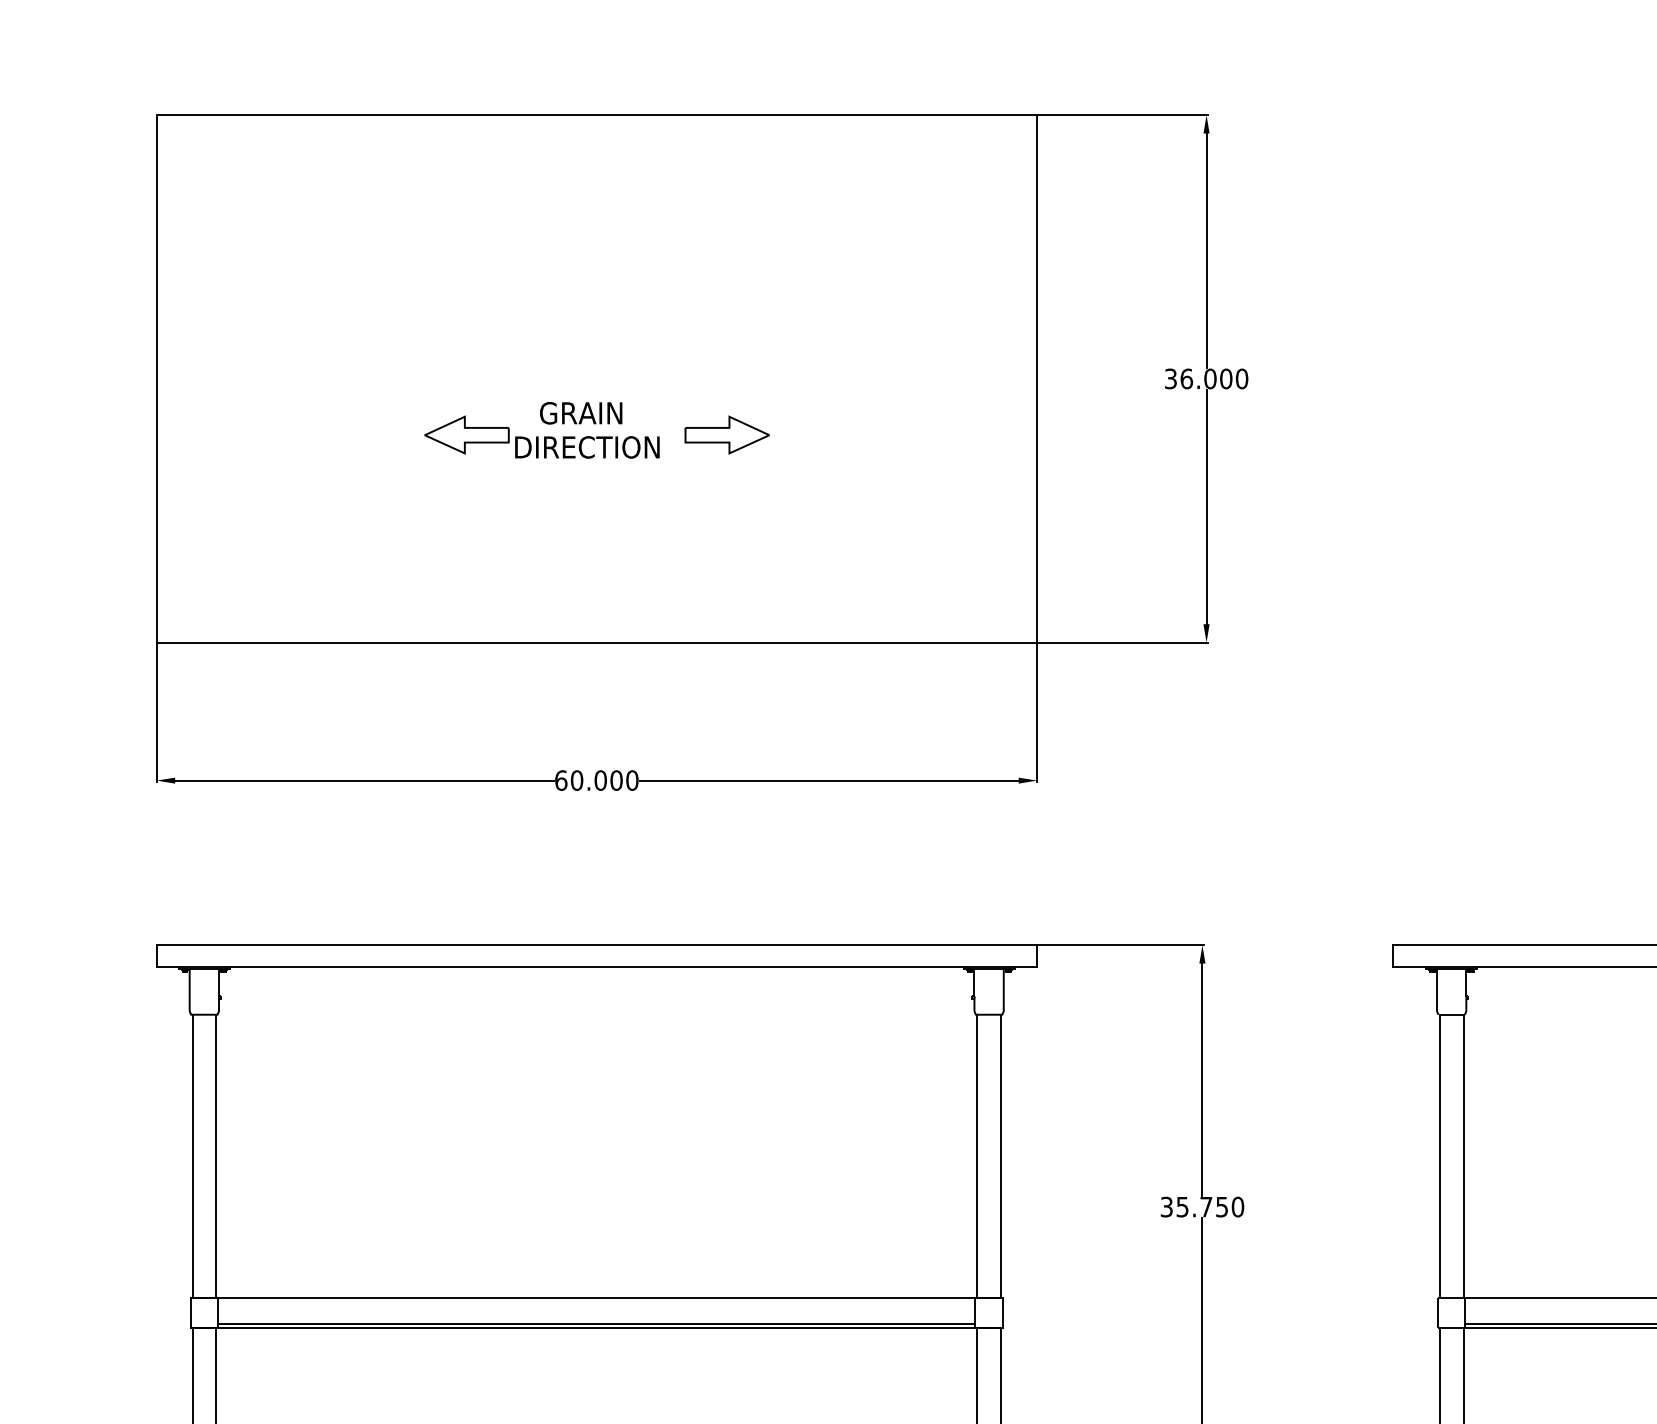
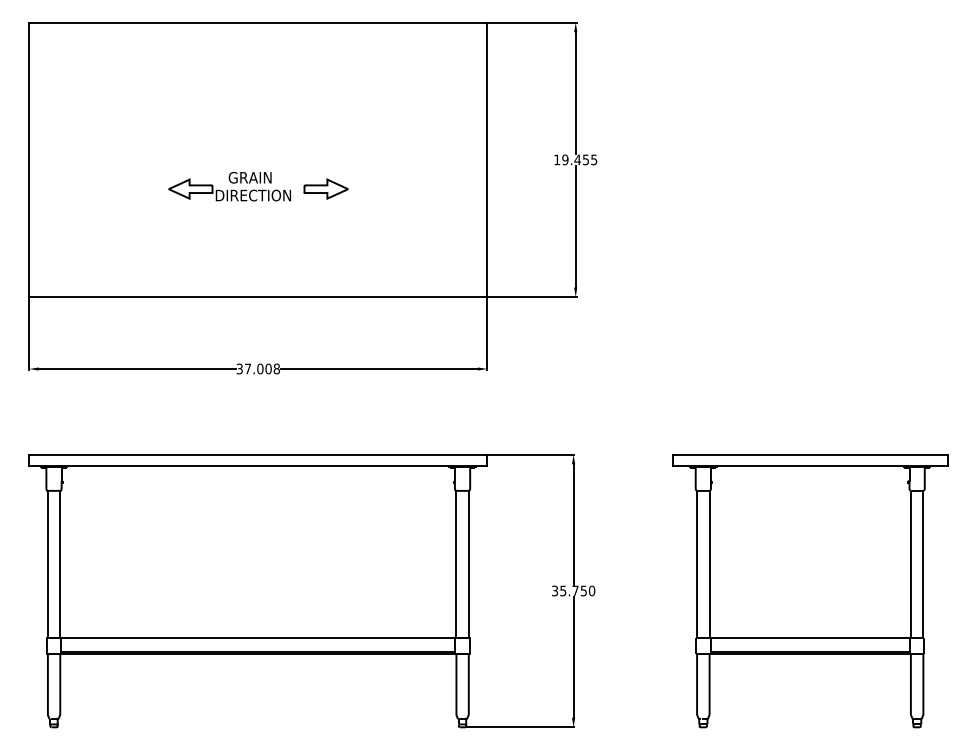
text: (1206, 378) -> (575, 159), 36.000 -> 19.455
text: (595, 779) -> (257, 368), 60.000 -> 37.008

